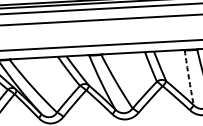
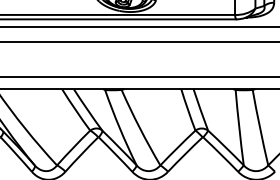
arc: (189, 77) -> (239, 127), dashed -> solid

